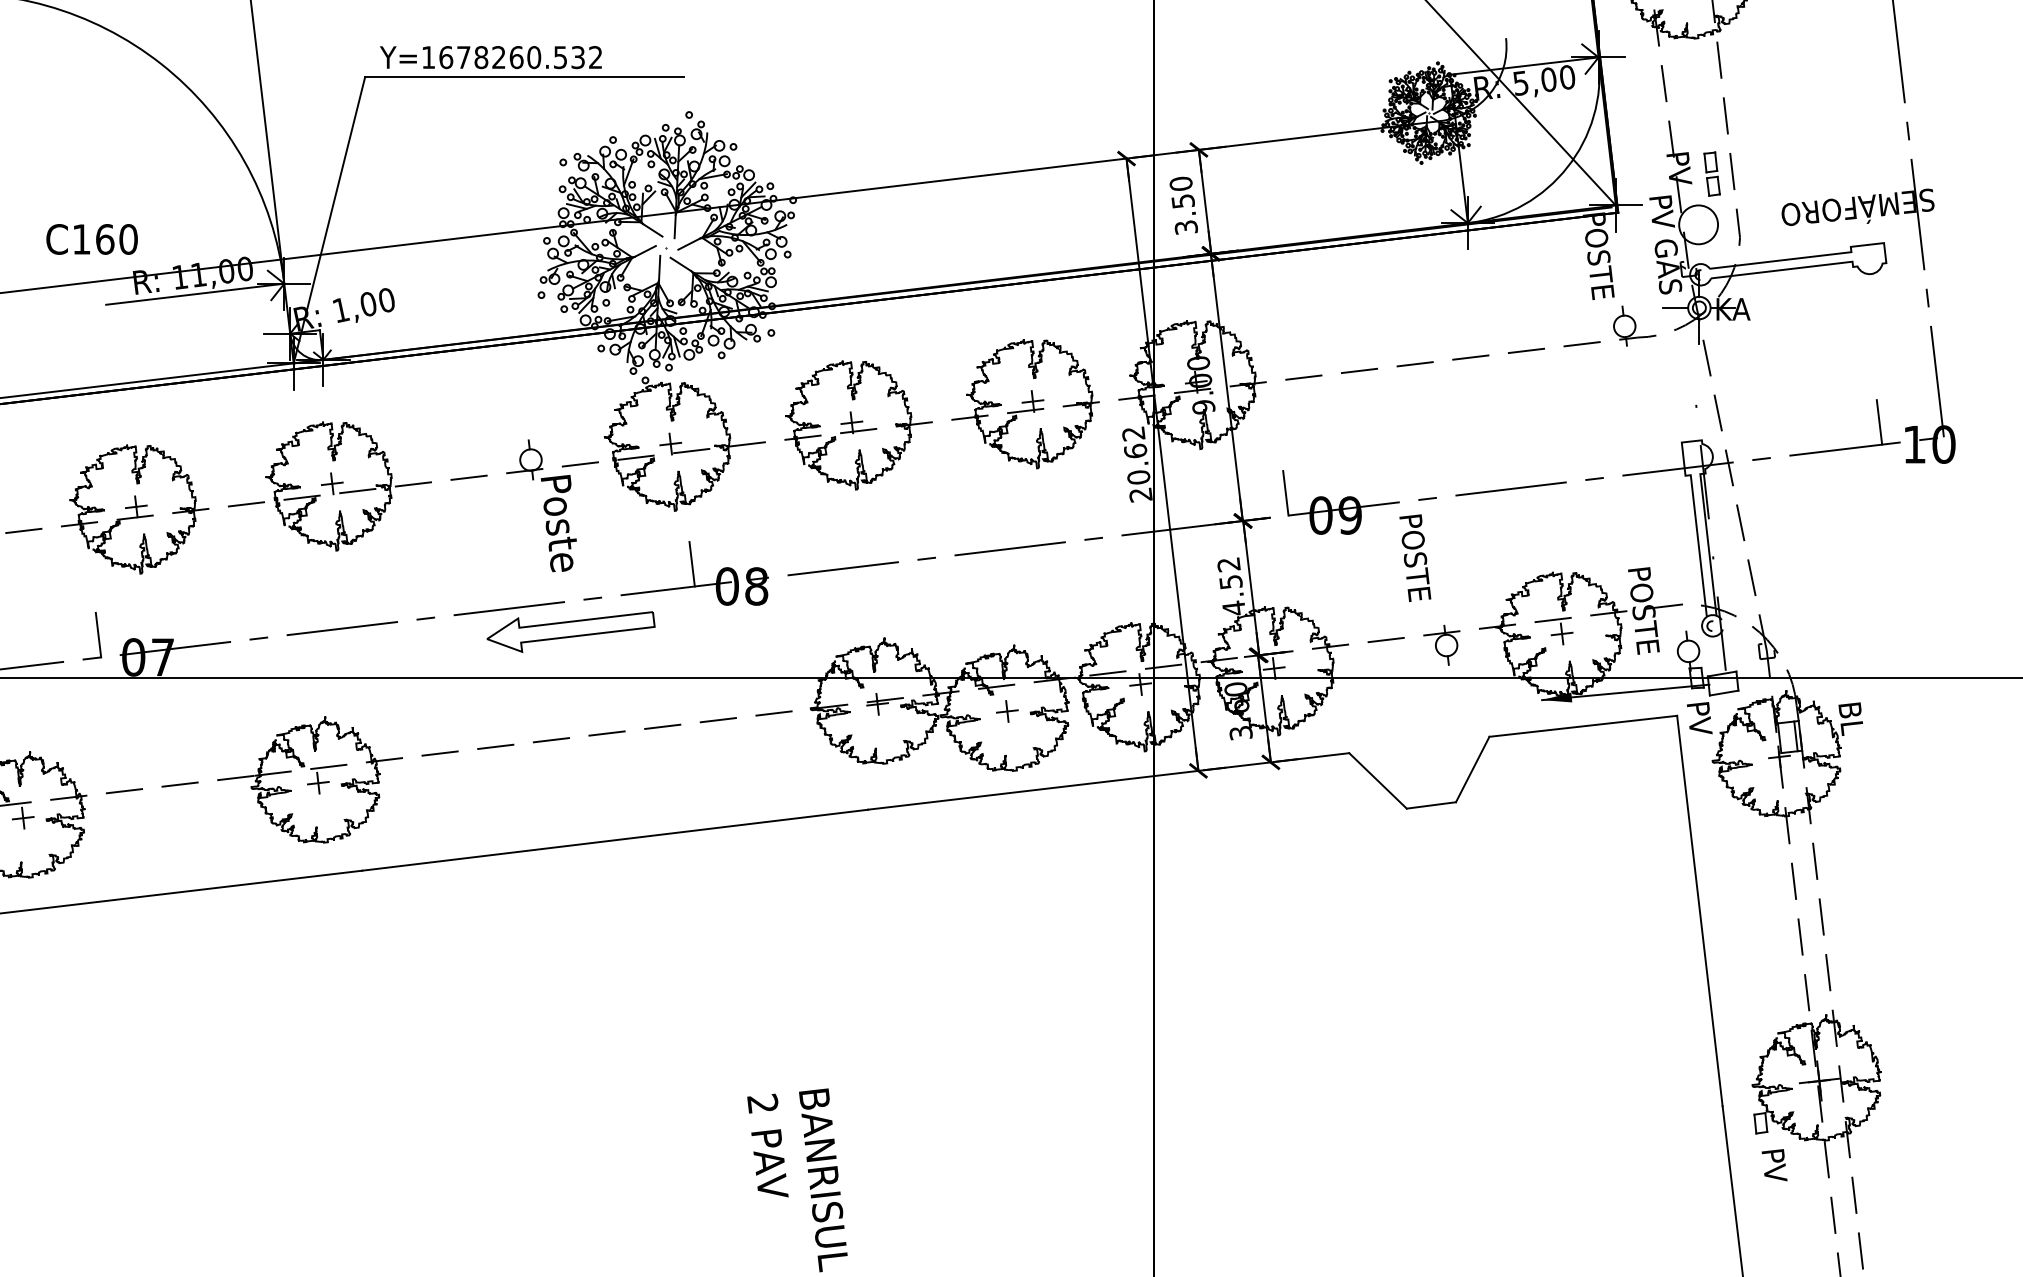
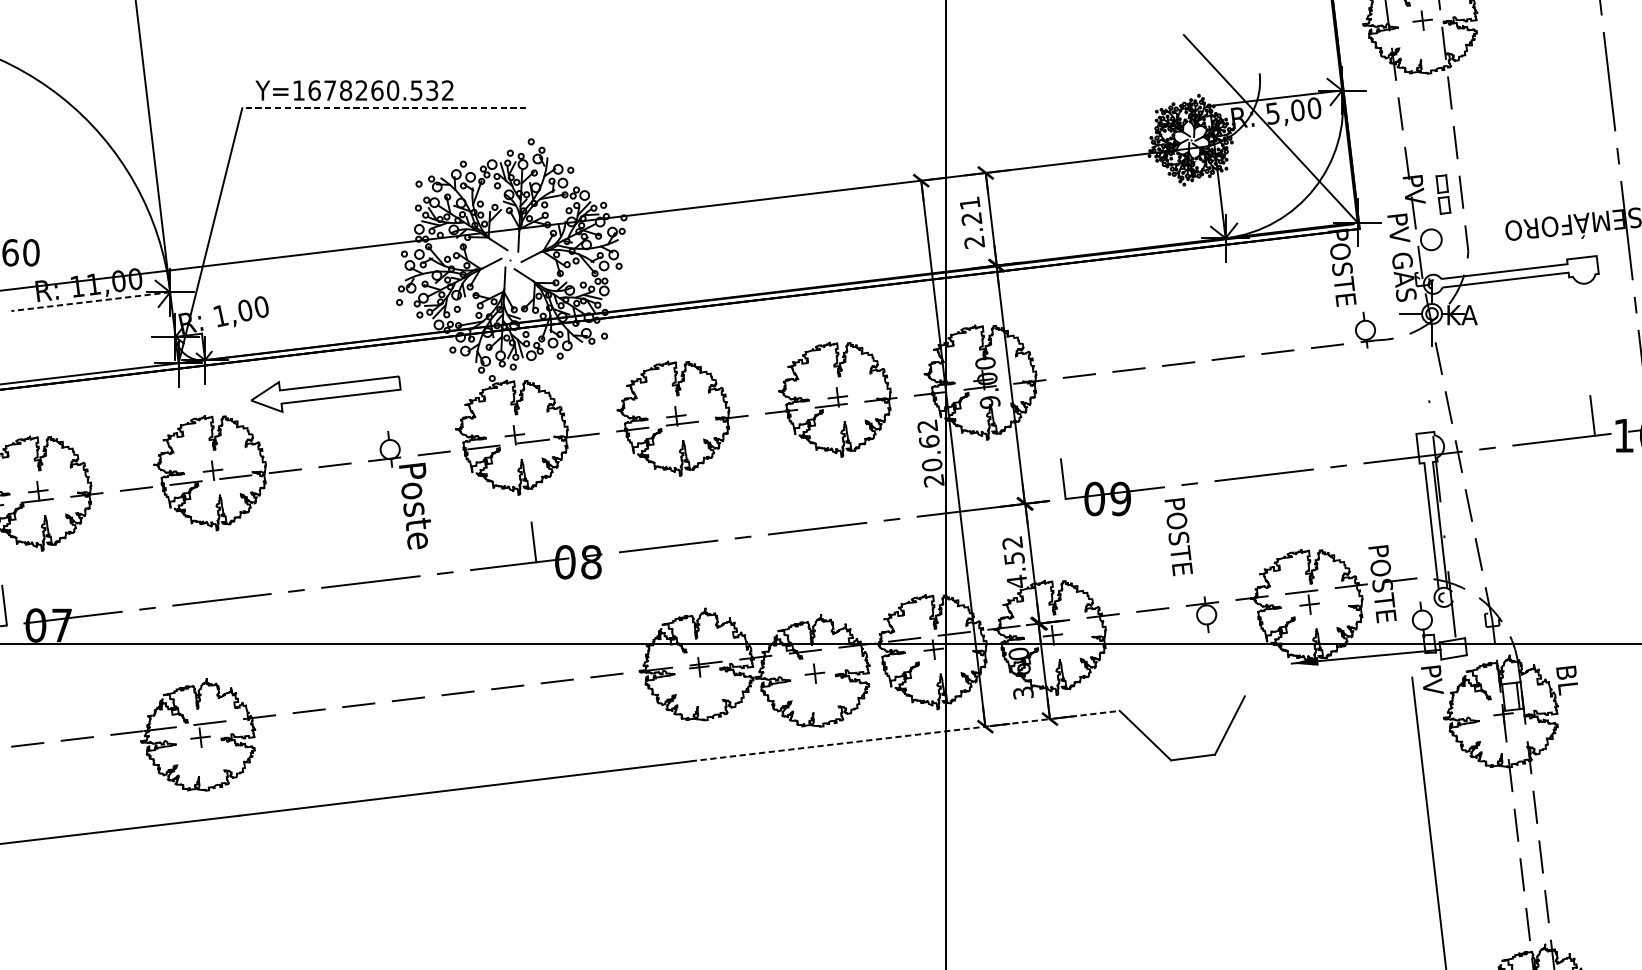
line: (523, 77) -> (383, 108), solid -> dashed
text: (1183, 205) -> (972, 222), 3.50 -> 2.21
circle: (1698, 224) -> (1431, 239), size x0.6
line: (195, 294) -> (91, 301), solid -> dashed
part: (570, 631) -> (325, 393), moved
line: (1583, 725) -> (1328, 686), removed
line: (1109, 781) -> (906, 736), solid -> dashed

